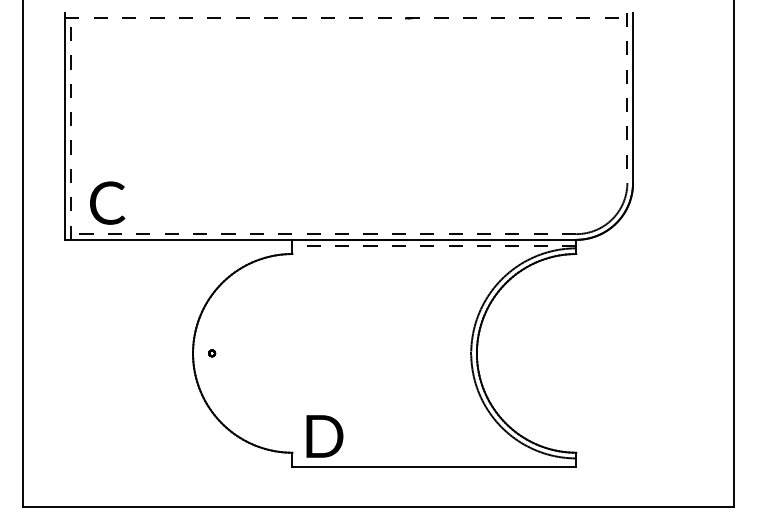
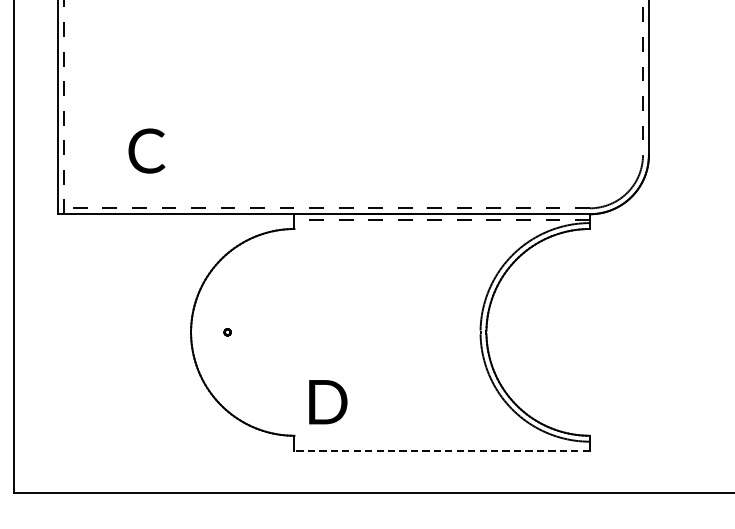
text: (107, 202) -> (146, 150), moved
part: (212, 353) -> (227, 332), moved
text: (324, 436) -> (327, 402), moved
line: (434, 466) -> (442, 450), solid -> dashed

